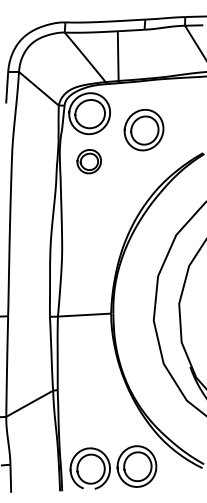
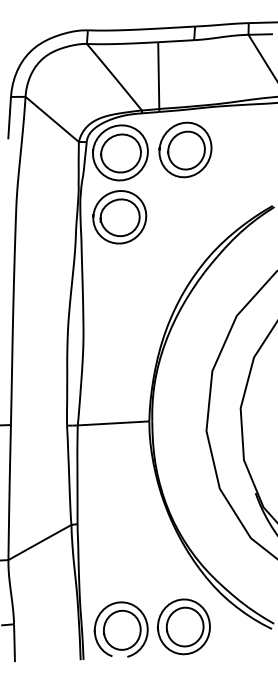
part: (144, 129) -> (185, 149), moved
part: (88, 161) -> (119, 217), size x1.67

